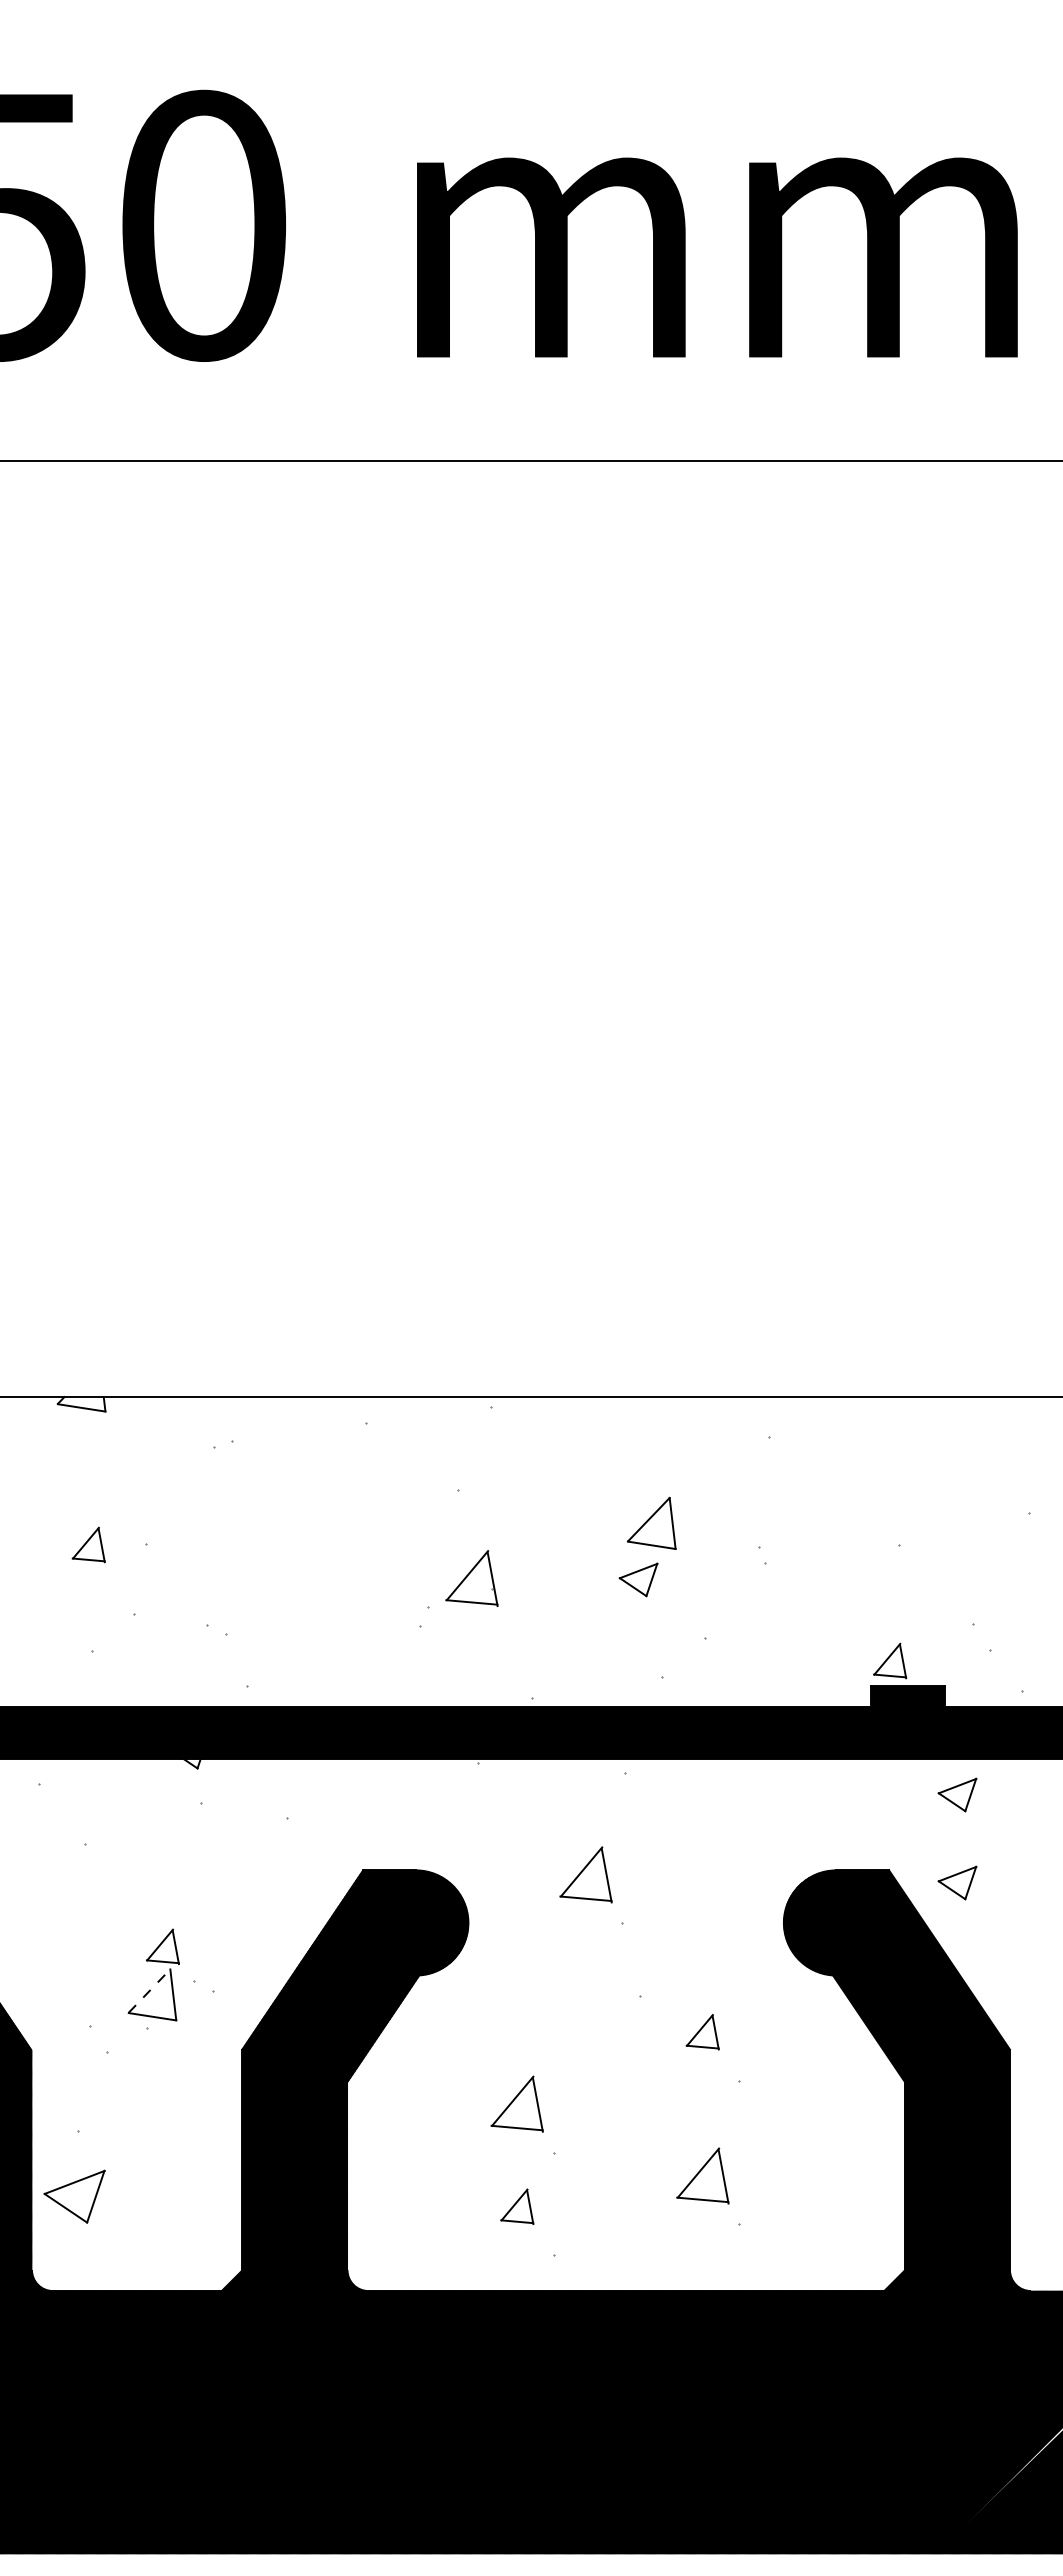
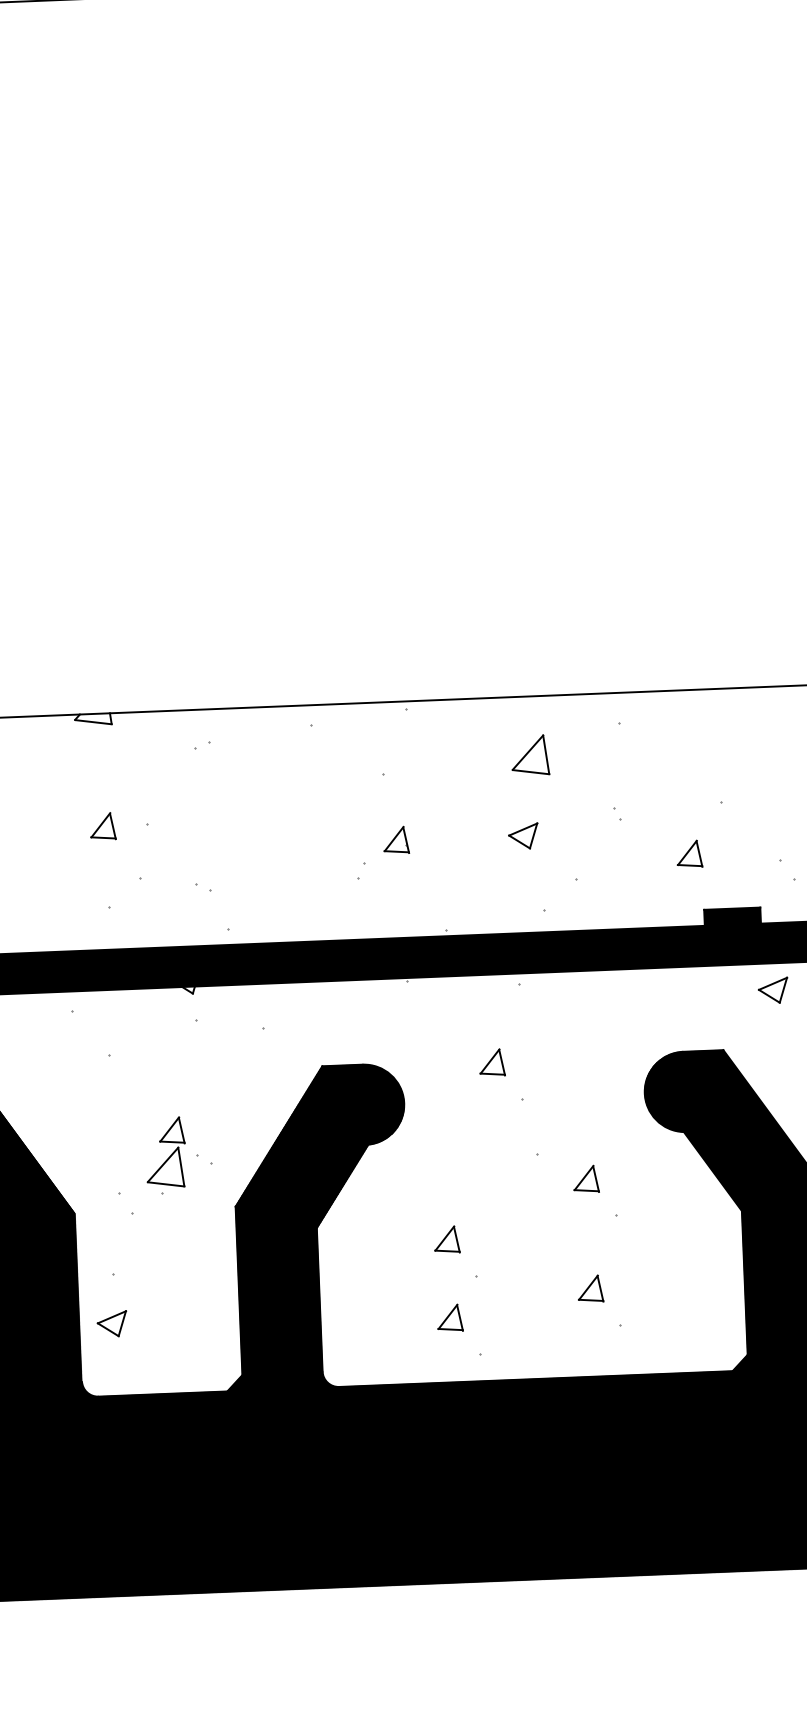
part: (651, 1522) -> (530, 754), moved
part: (471, 1578) -> (396, 840), size x0.62
part: (890, 1660) -> (689, 853), moved
part: (585, 1874) -> (492, 1062), size x0.62
part: (957, 1882) -> (775, 1057), removed
line: (149, 1990) -> (163, 1164), dashed -> solid
part: (517, 2103) -> (447, 1239), size x0.62
part: (702, 2175) -> (590, 1288), size x0.62
part: (74, 2196) -> (112, 1323), size x0.62

